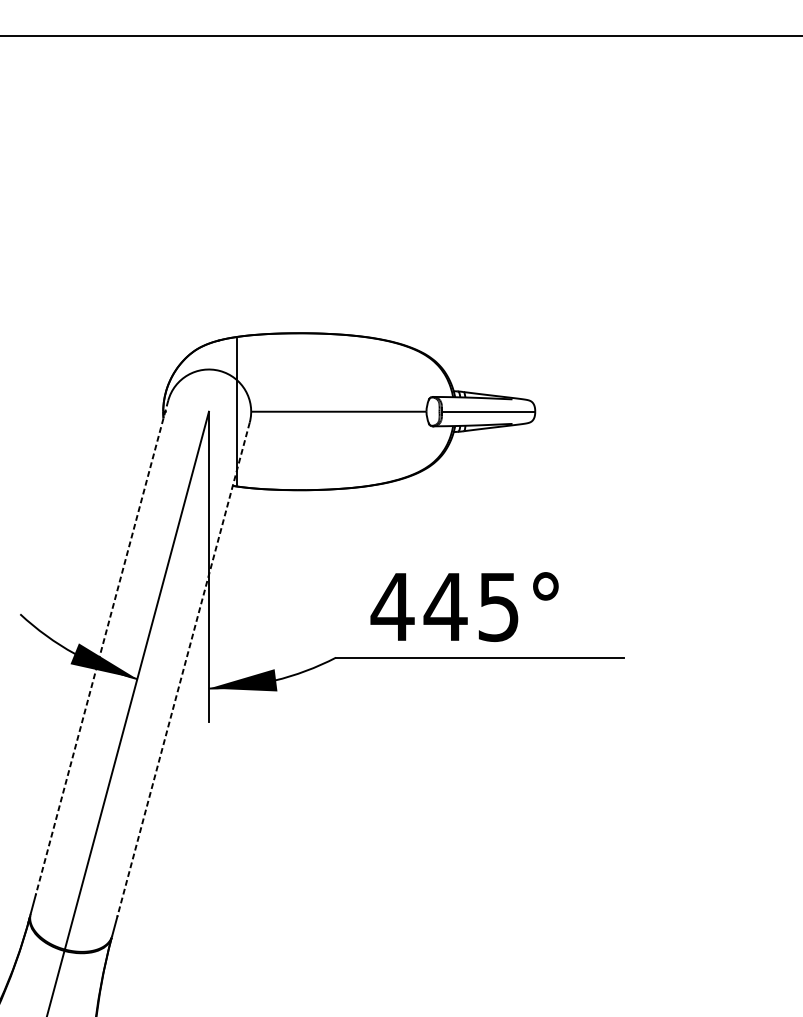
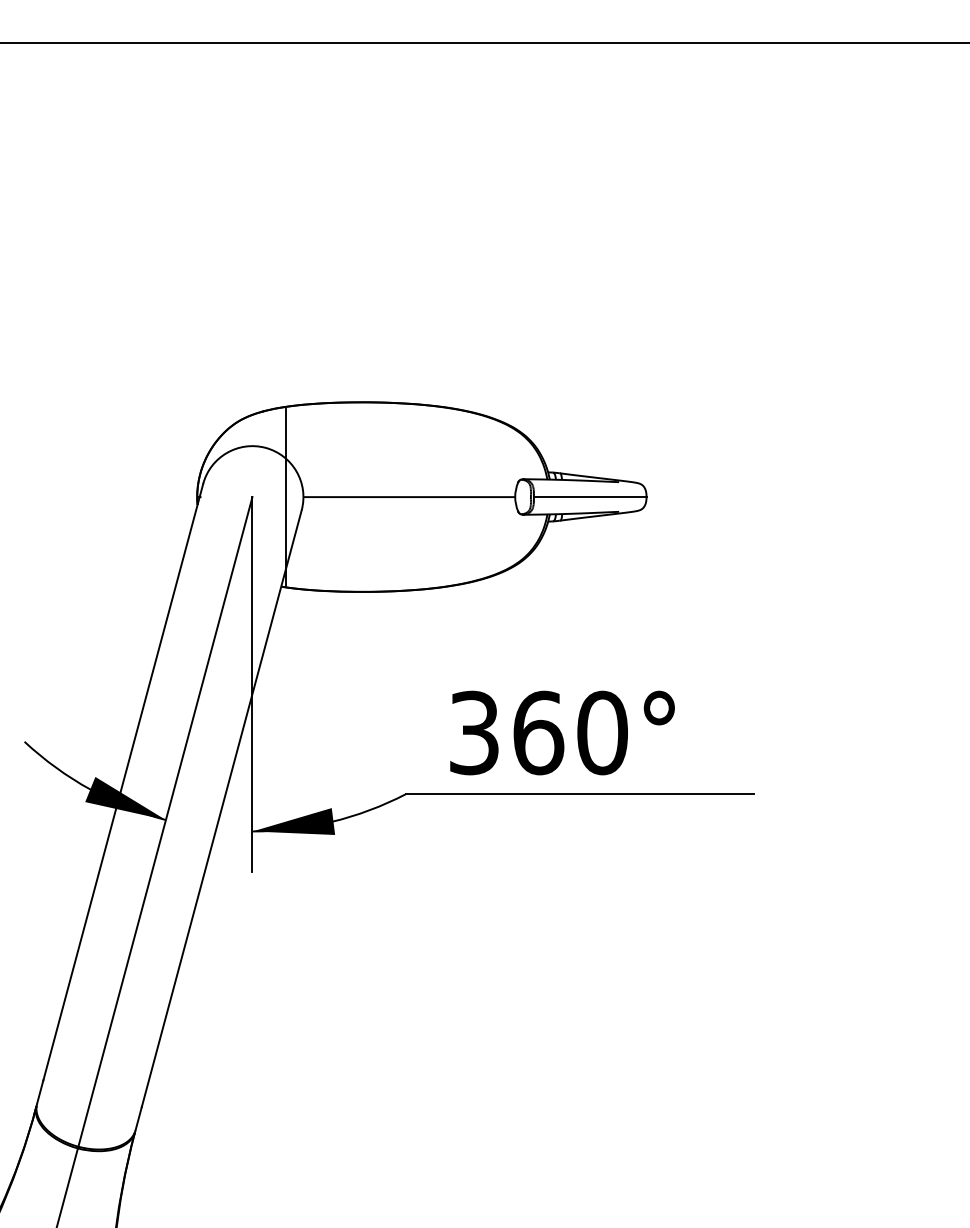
text: (444, 606) -> (537, 732), 445 -> 360
line: (102, 648) -> (123, 782), dashed -> solid
line: (183, 669) -> (221, 808), dashed -> solid

